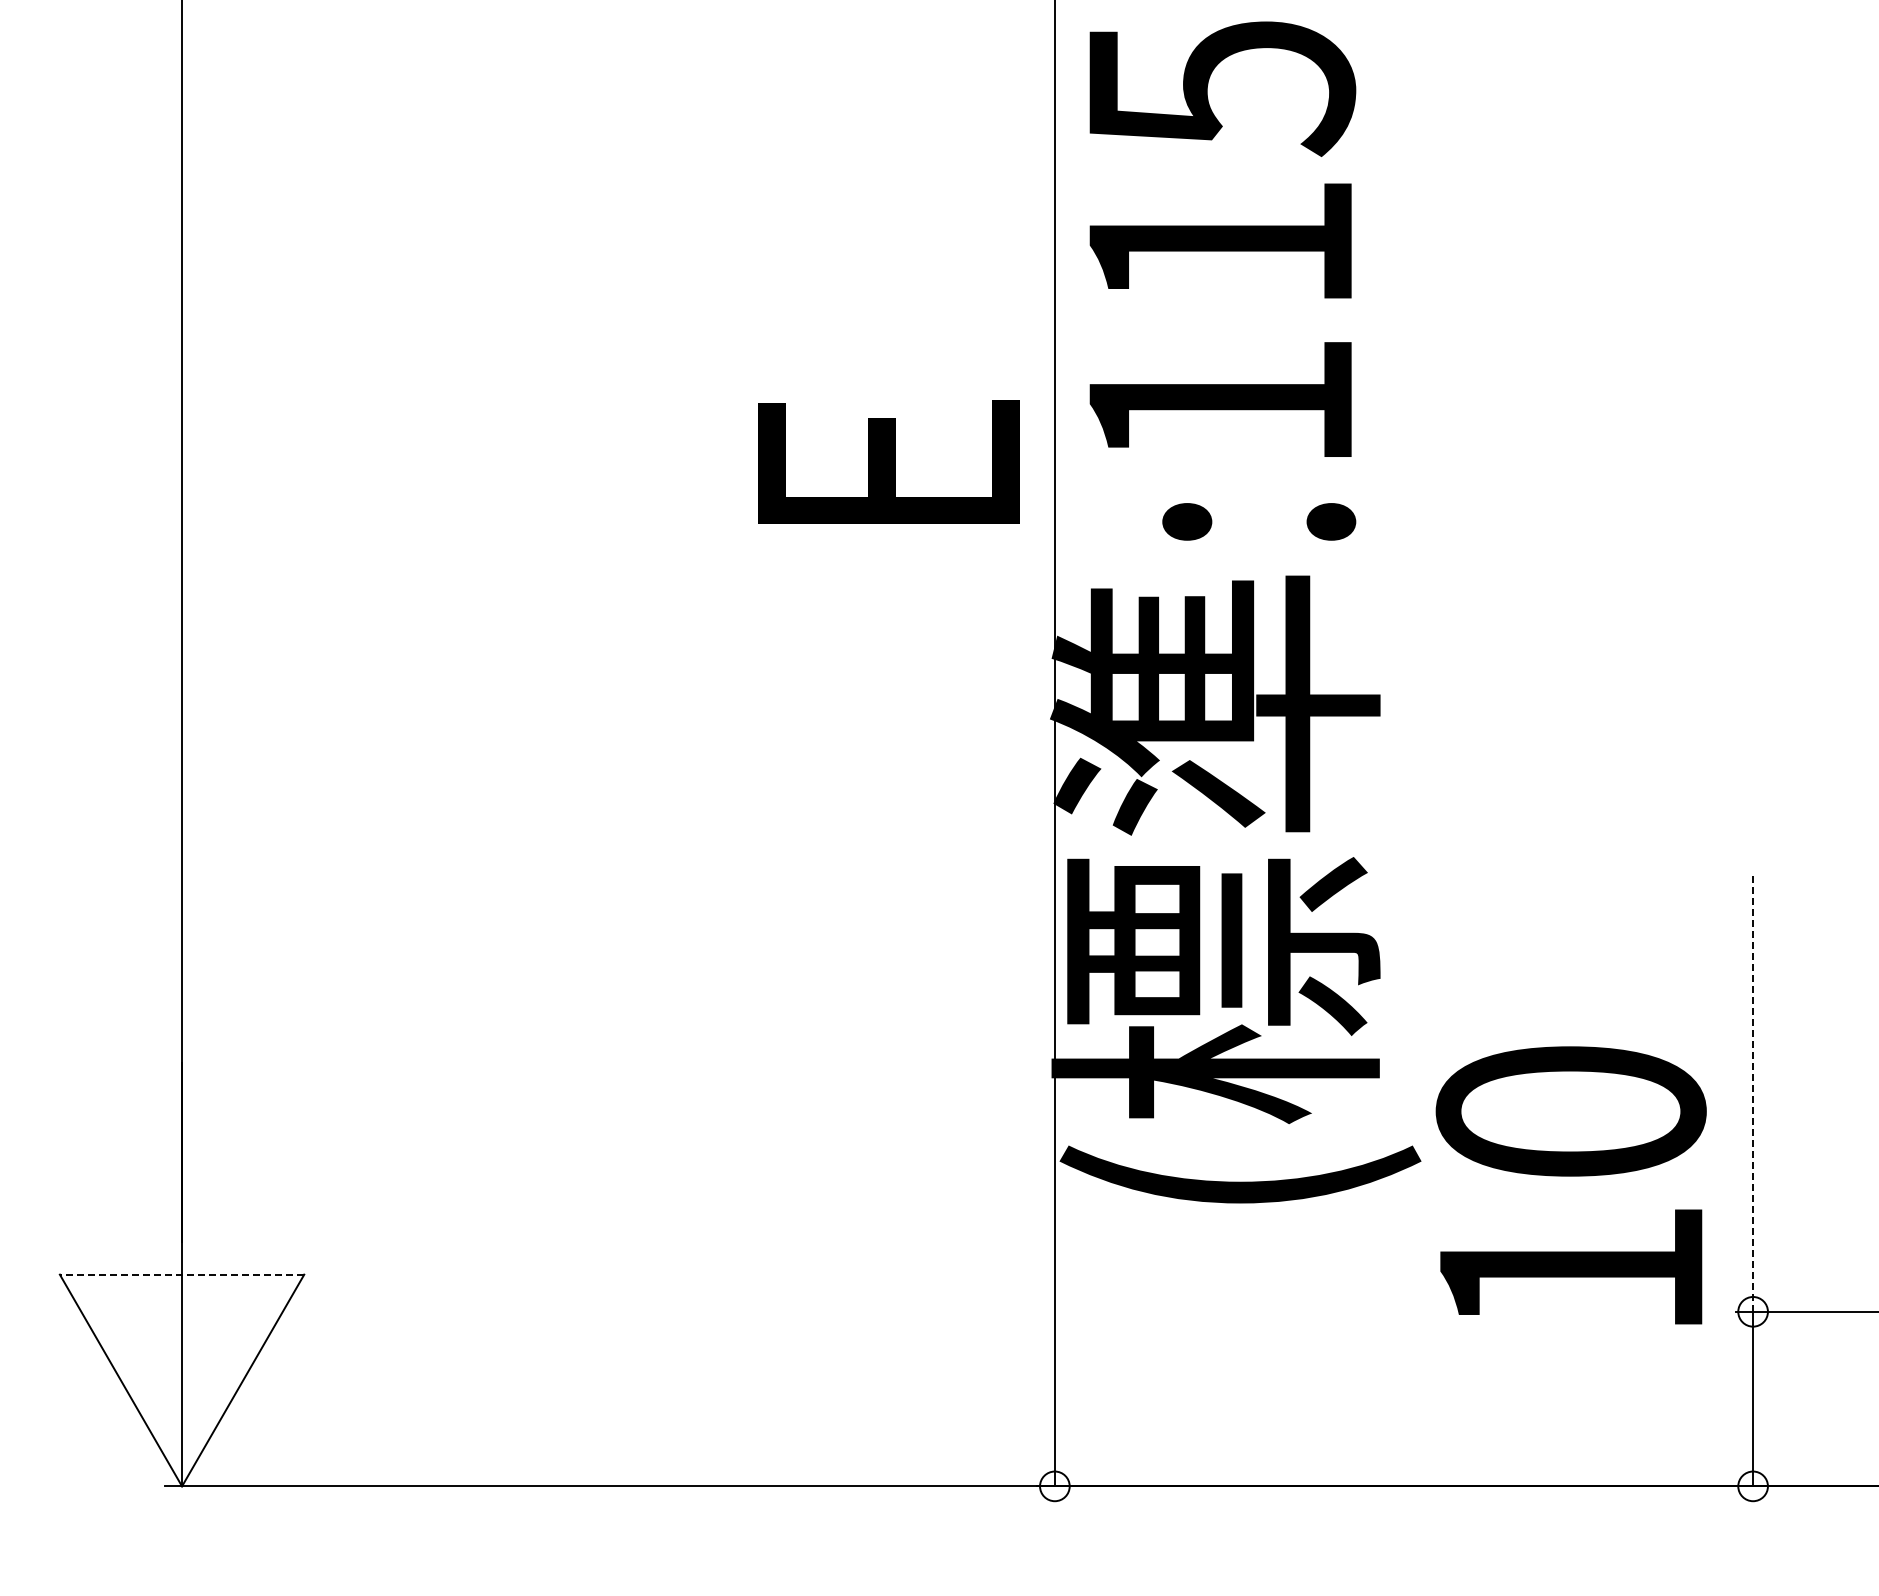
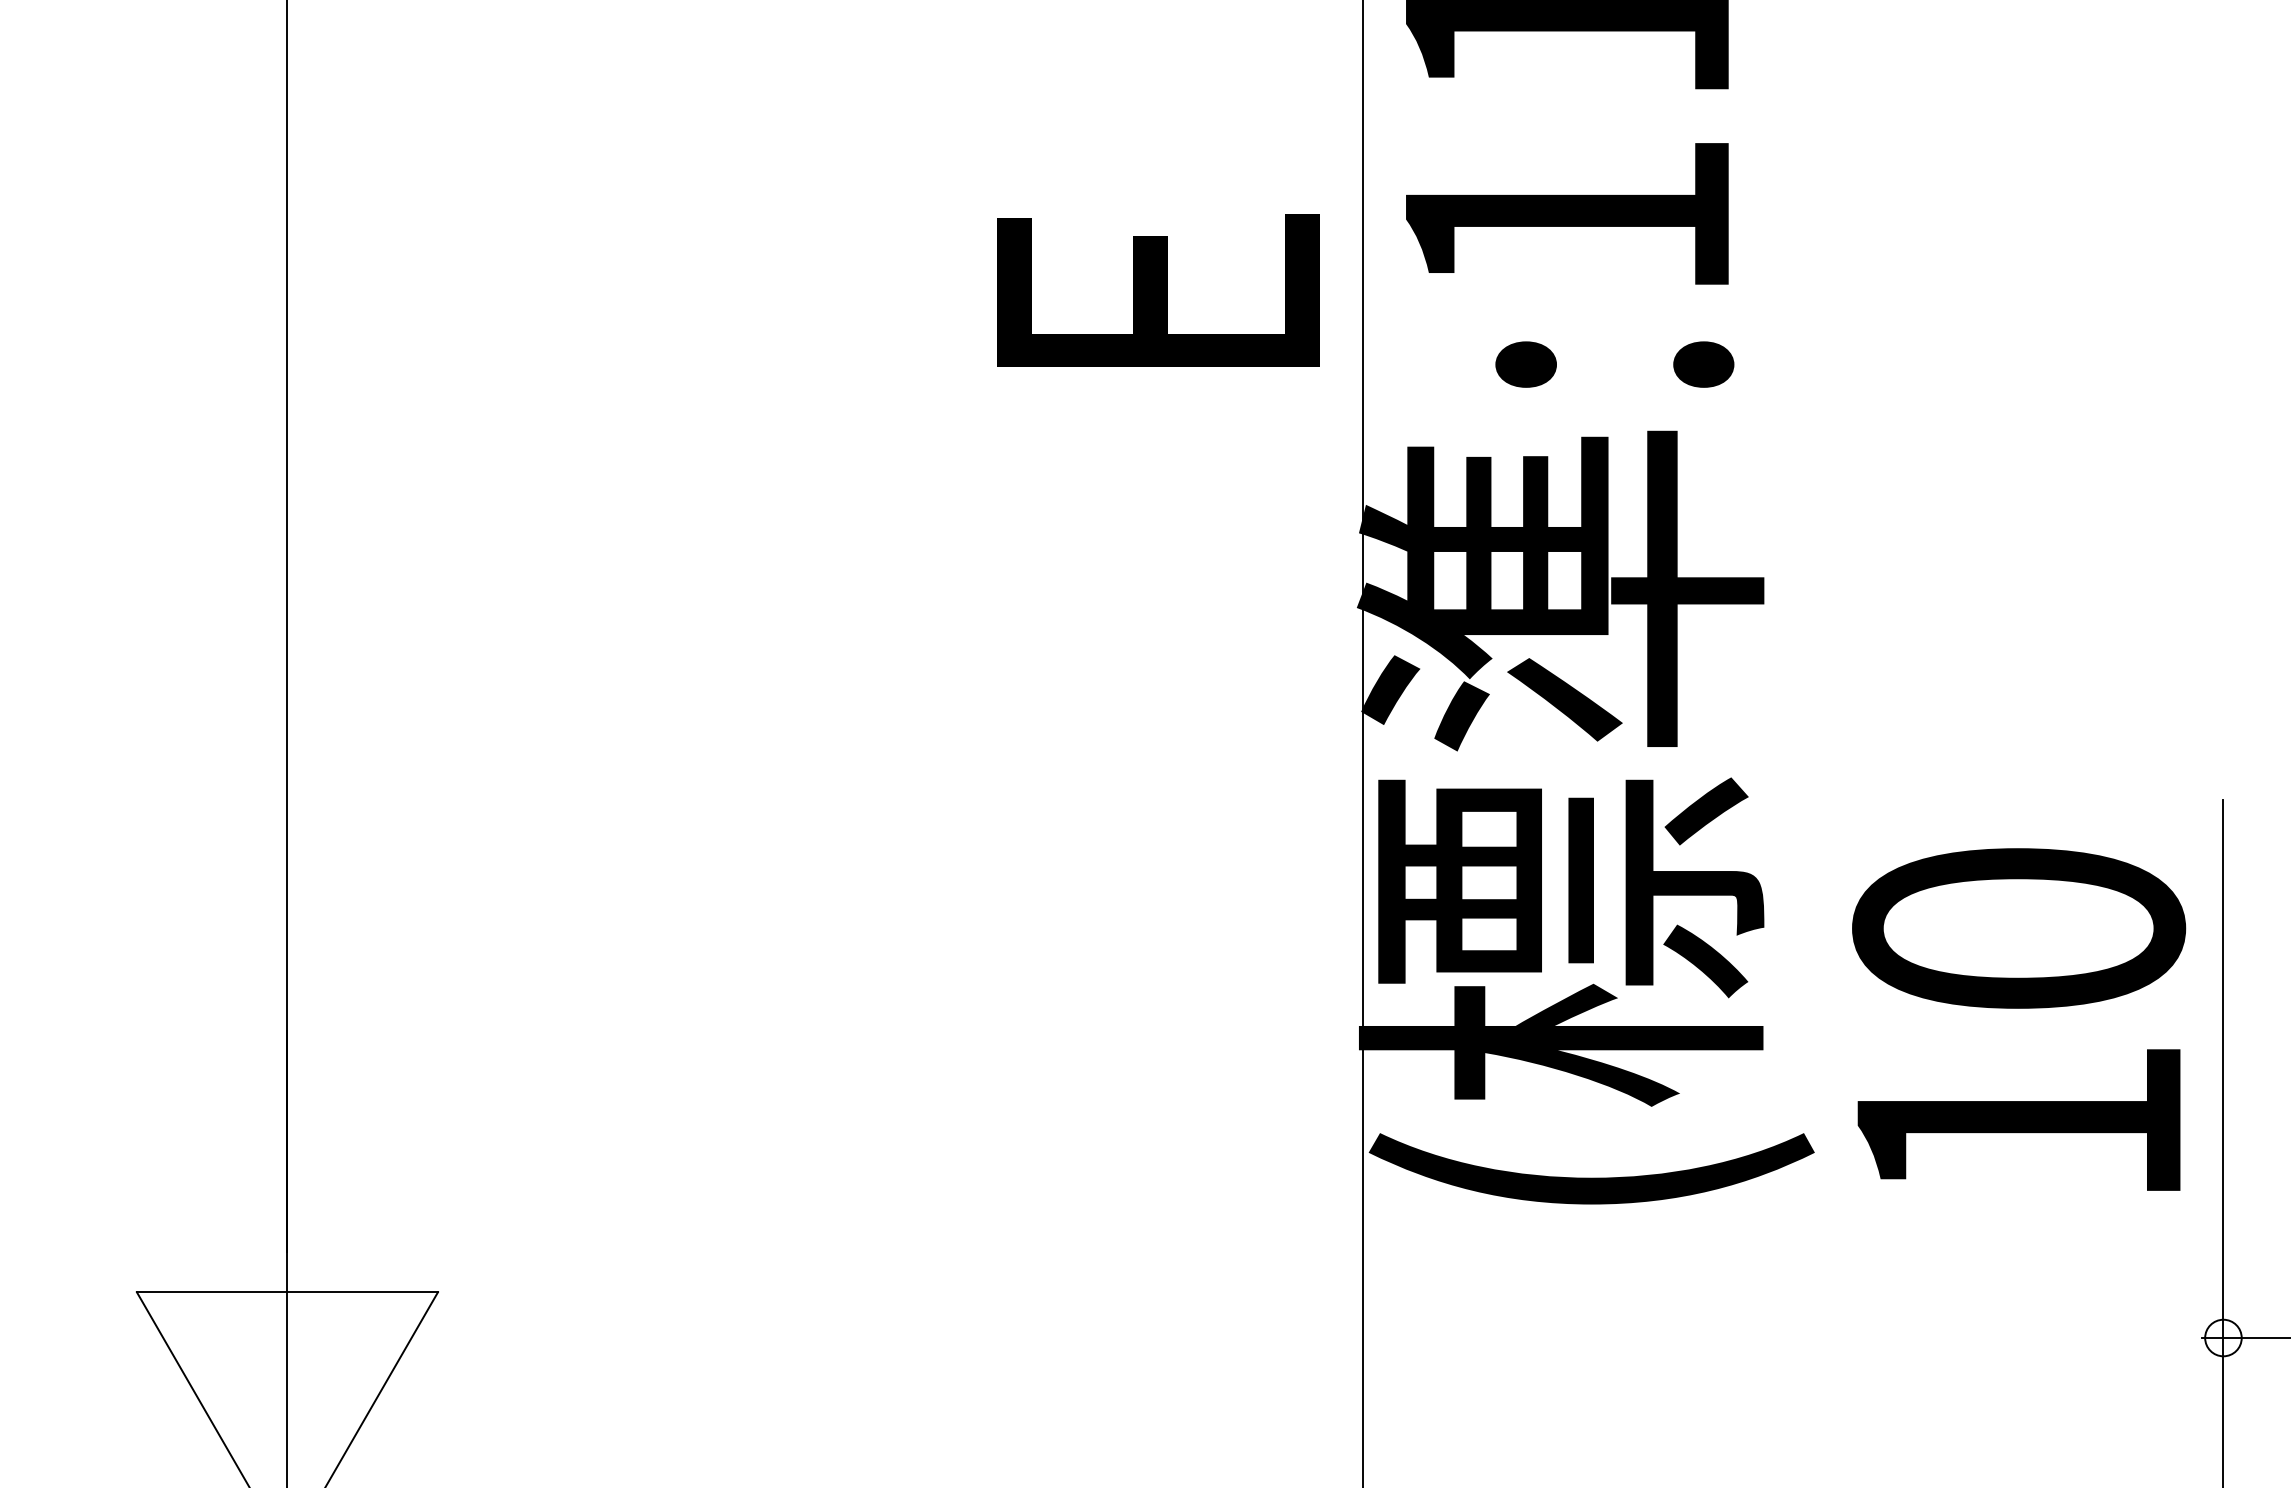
line: (1753, 1093) -> (2223, 1068), dashed -> solid
text: (1570, 1185) -> (2018, 1019), moved
line: (181, 1274) -> (286, 1292), dashed -> solid

